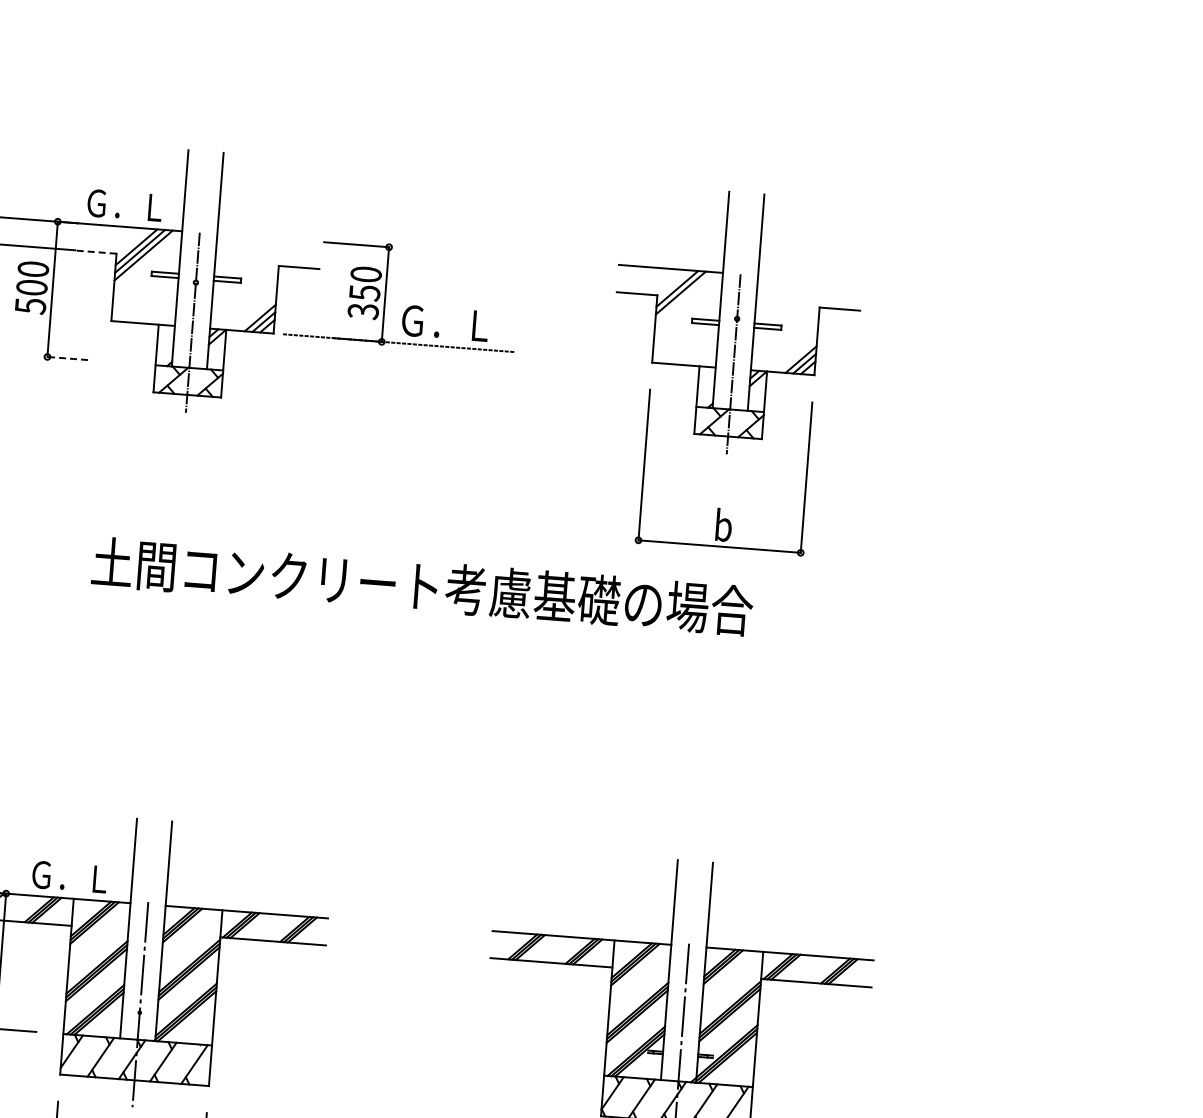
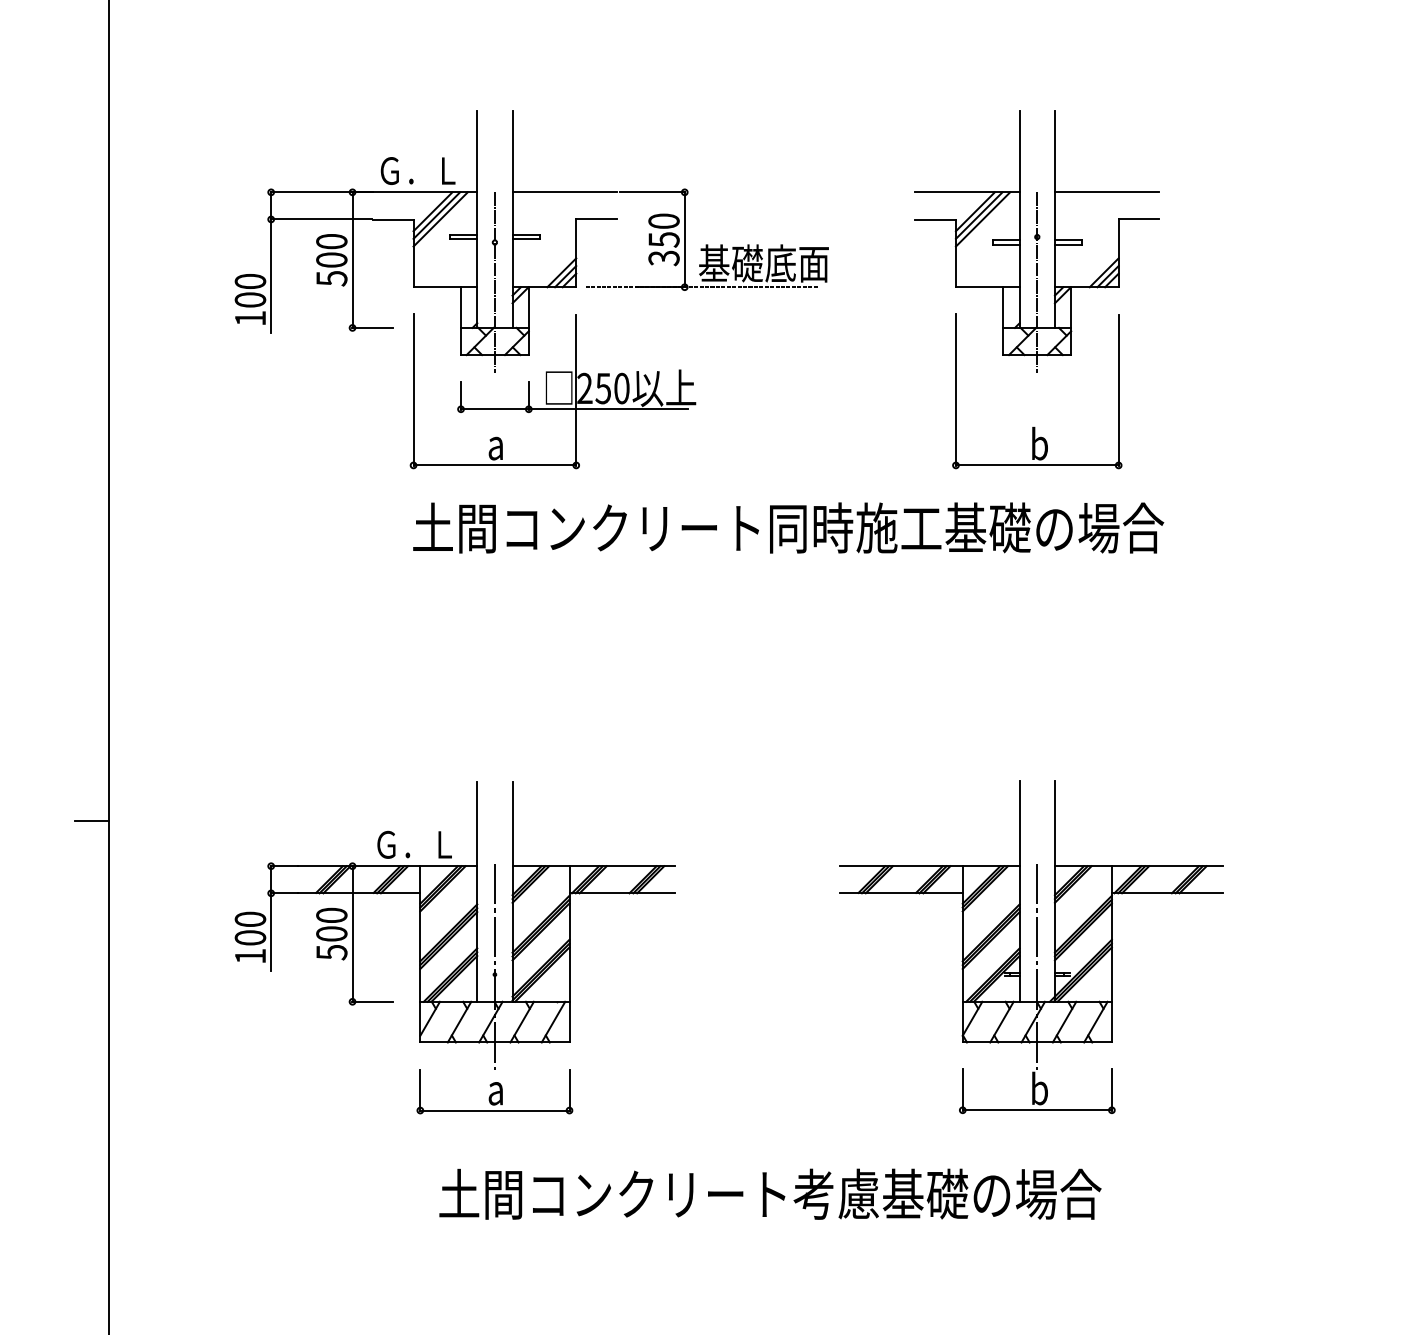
line: (269, 238) -> (564, 192), added
line: (95, 251) -> (392, 219), dashed -> solid
line: (809, 279) -> (1106, 192), added
line: (683, 297) -> (982, 219), added
text: (462, 324) -> (763, 263), Ｇ．Ｌ -> 基礎底面
line: (67, 358) -> (372, 327), dashed -> solid
part: (241, 435) -> (552, 391), added
text: (643, 602) -> (965, 527), 土間コンクリート考慮基礎の場合 -> 土間コンクリート同時施工基礎の場合

